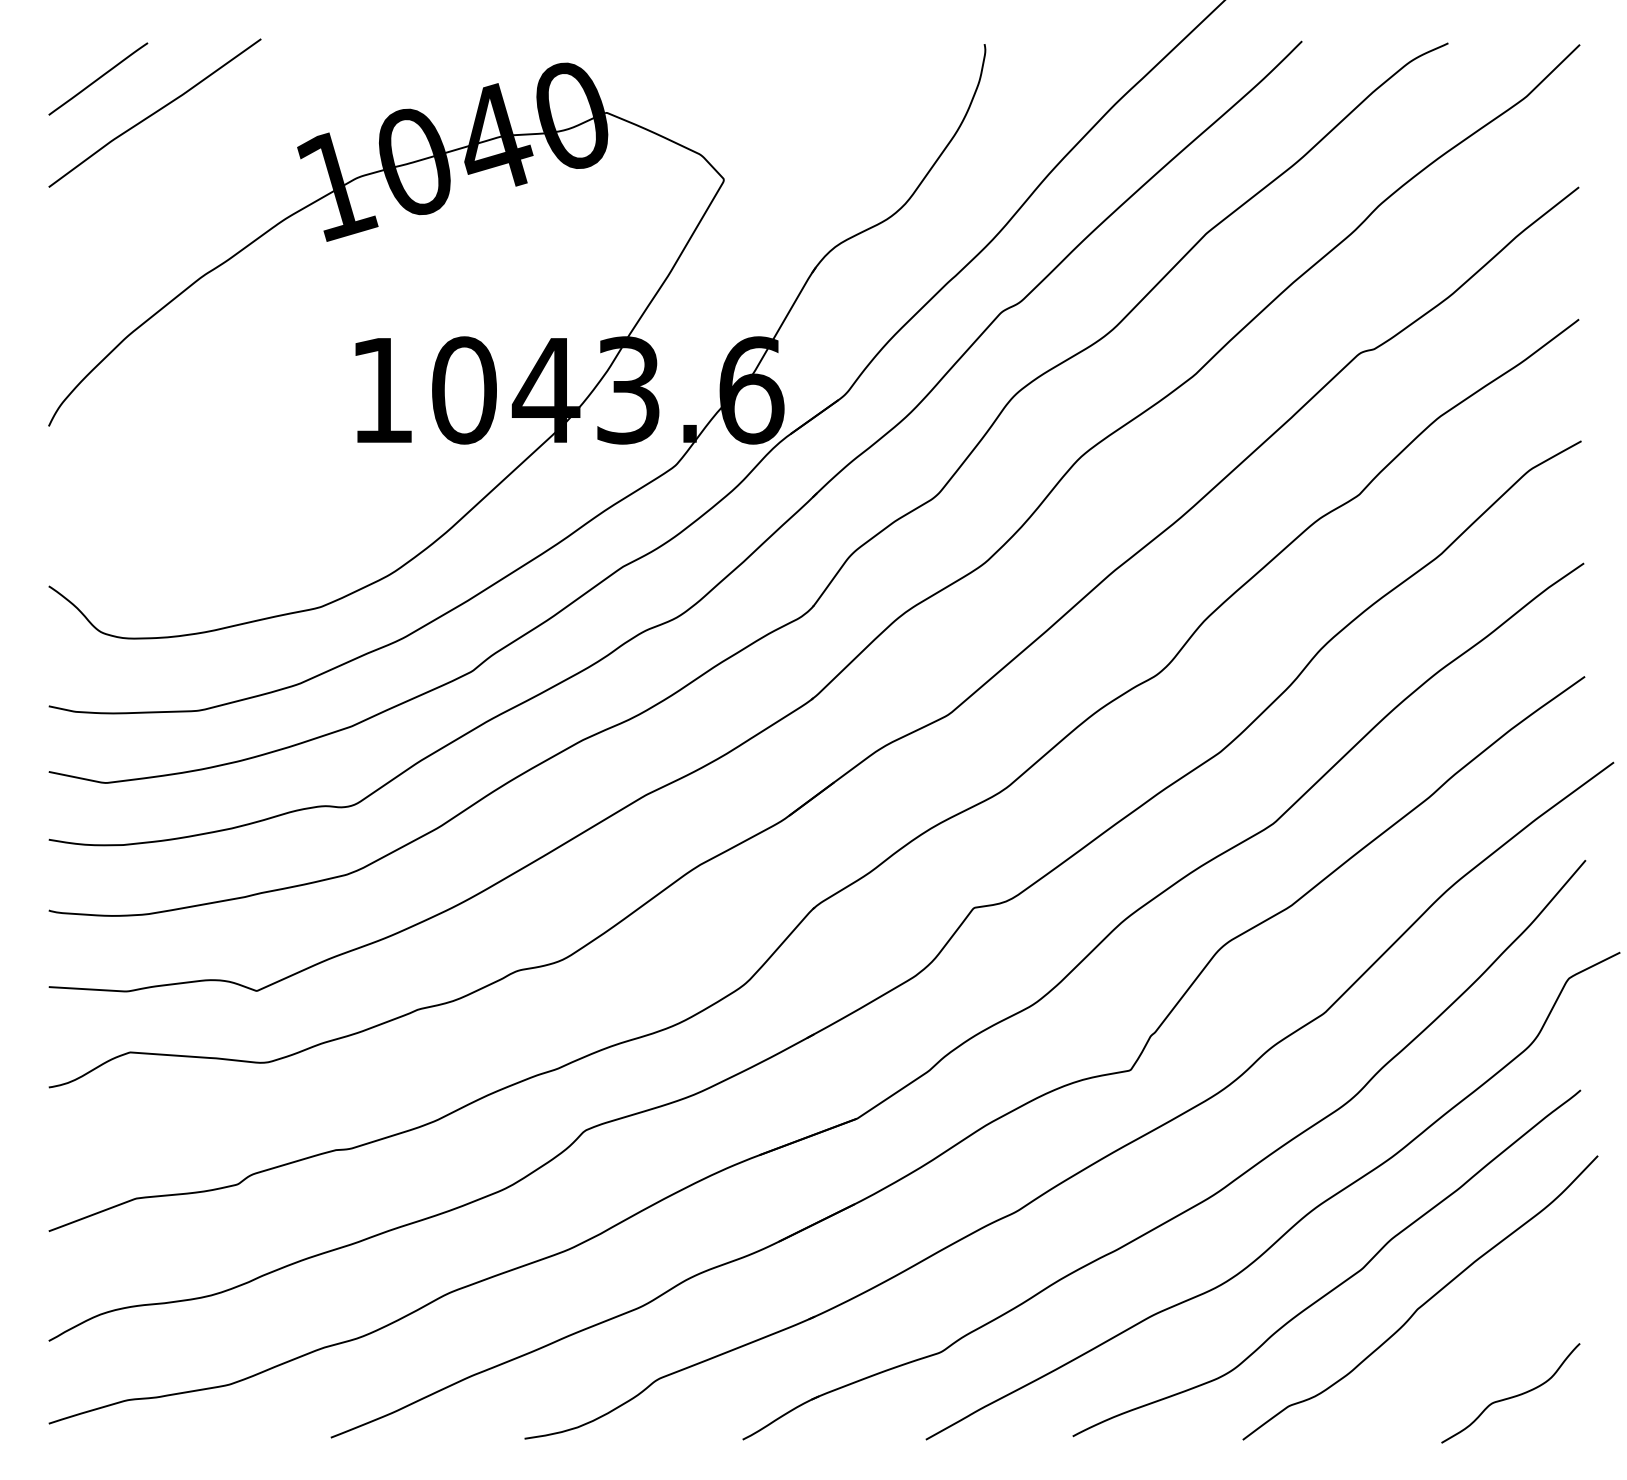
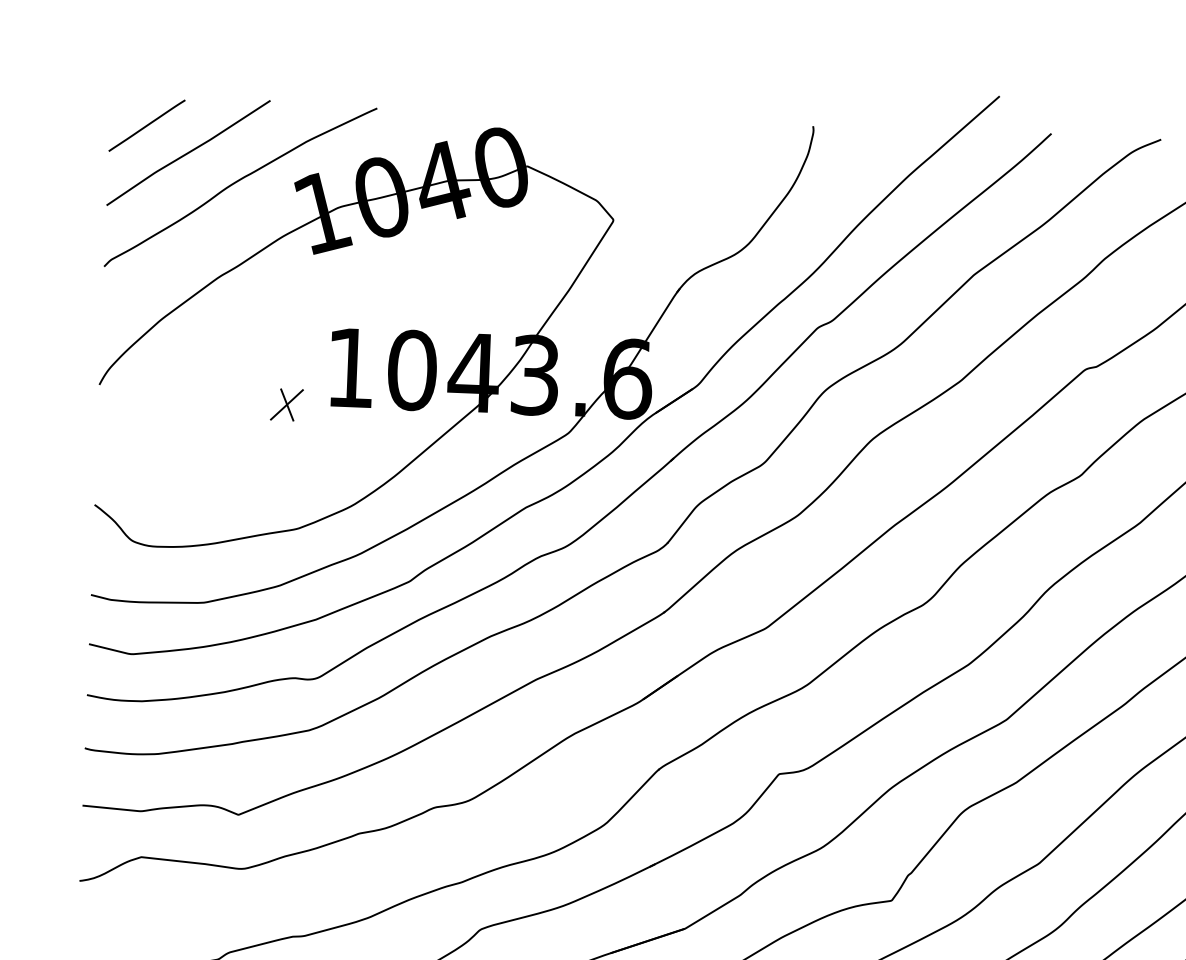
curve: (221, 149) -> (237, 182), added
part: (298, 442) -> (286, 404), added

